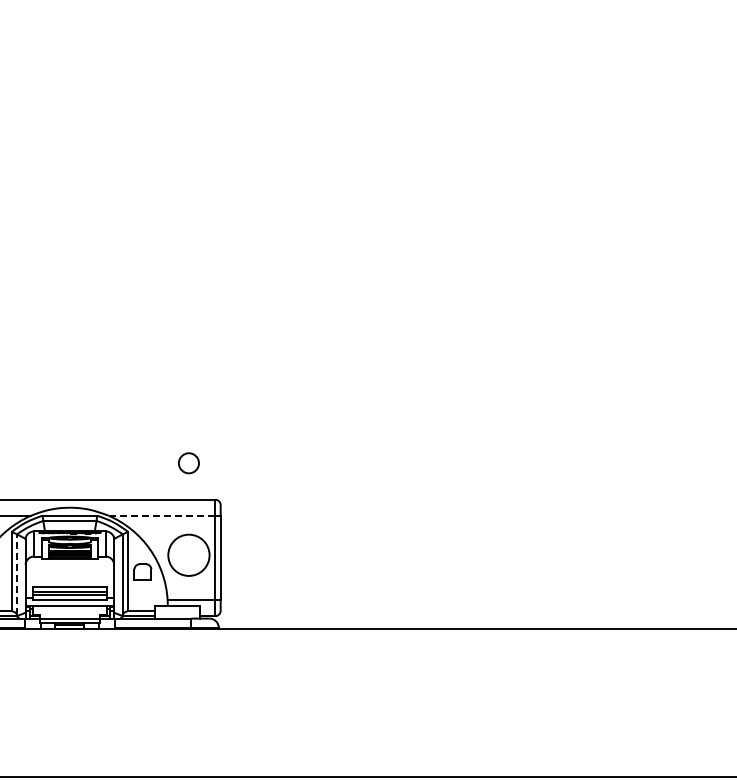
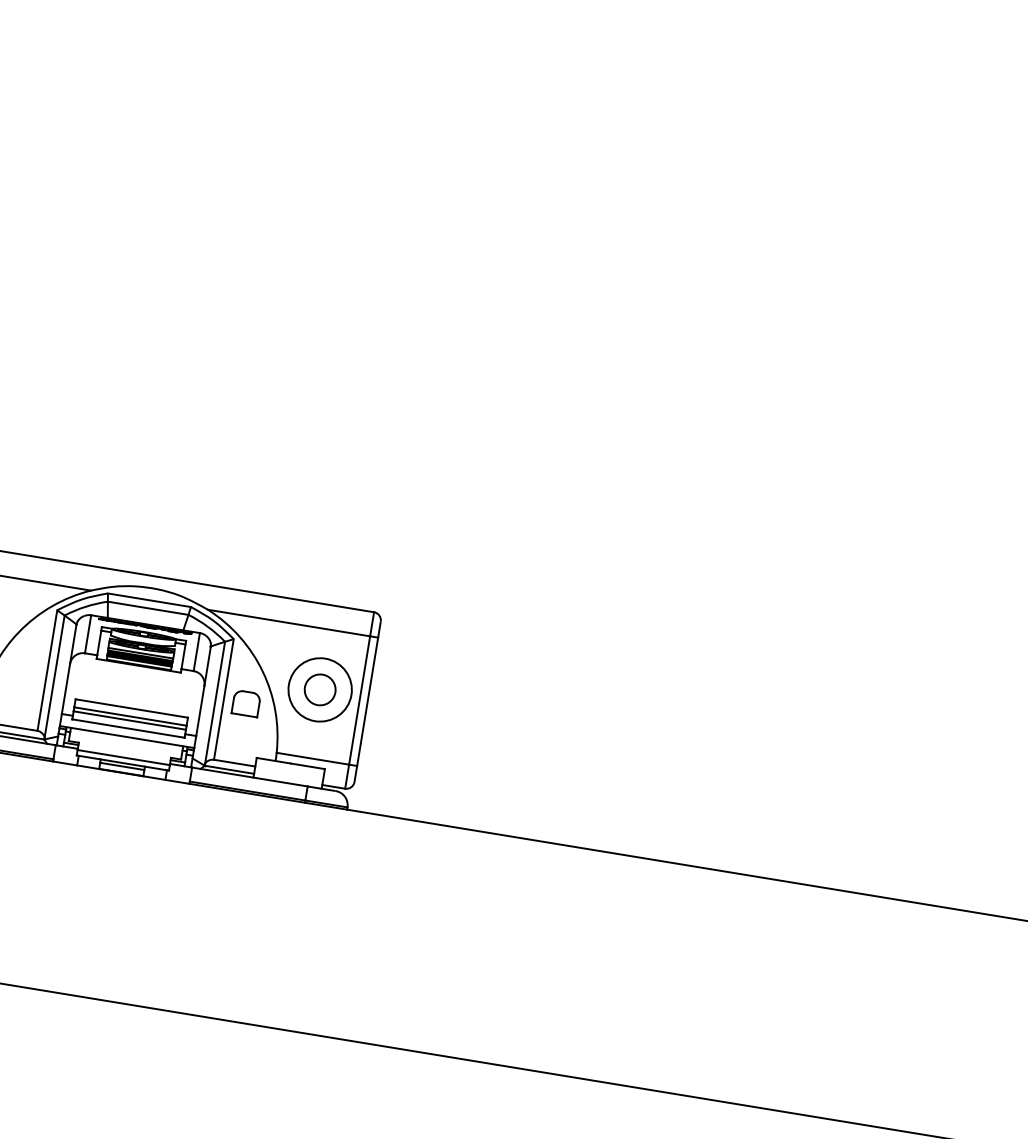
circle: (188, 463) -> (319, 690), moved
line: (162, 515) -> (289, 622), dashed -> solid
line: (17, 574) -> (55, 676), dashed -> solid

